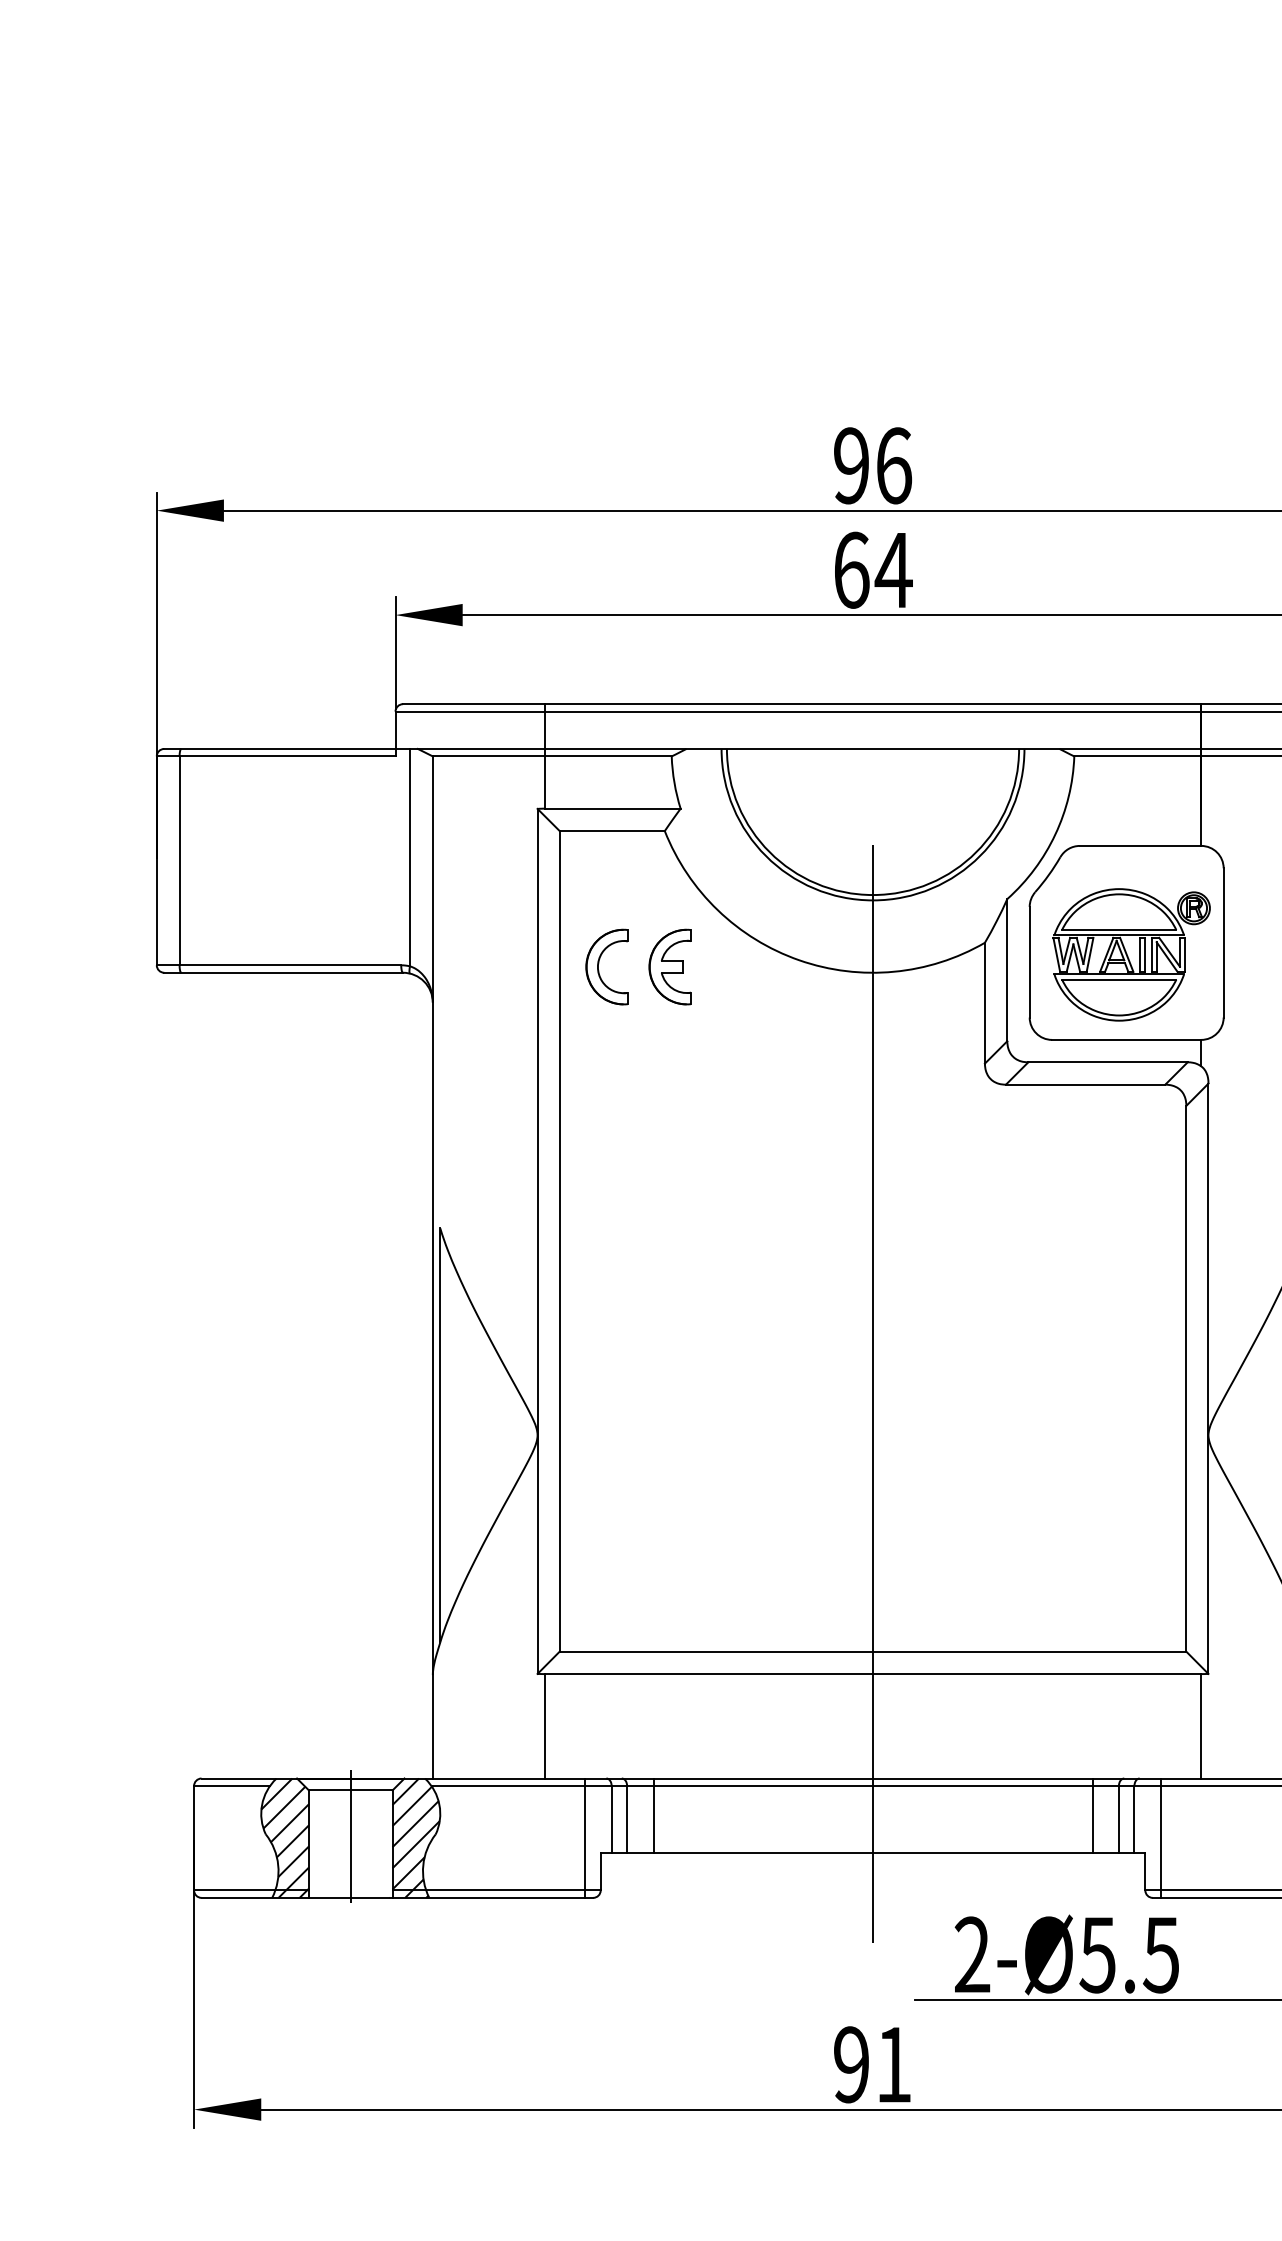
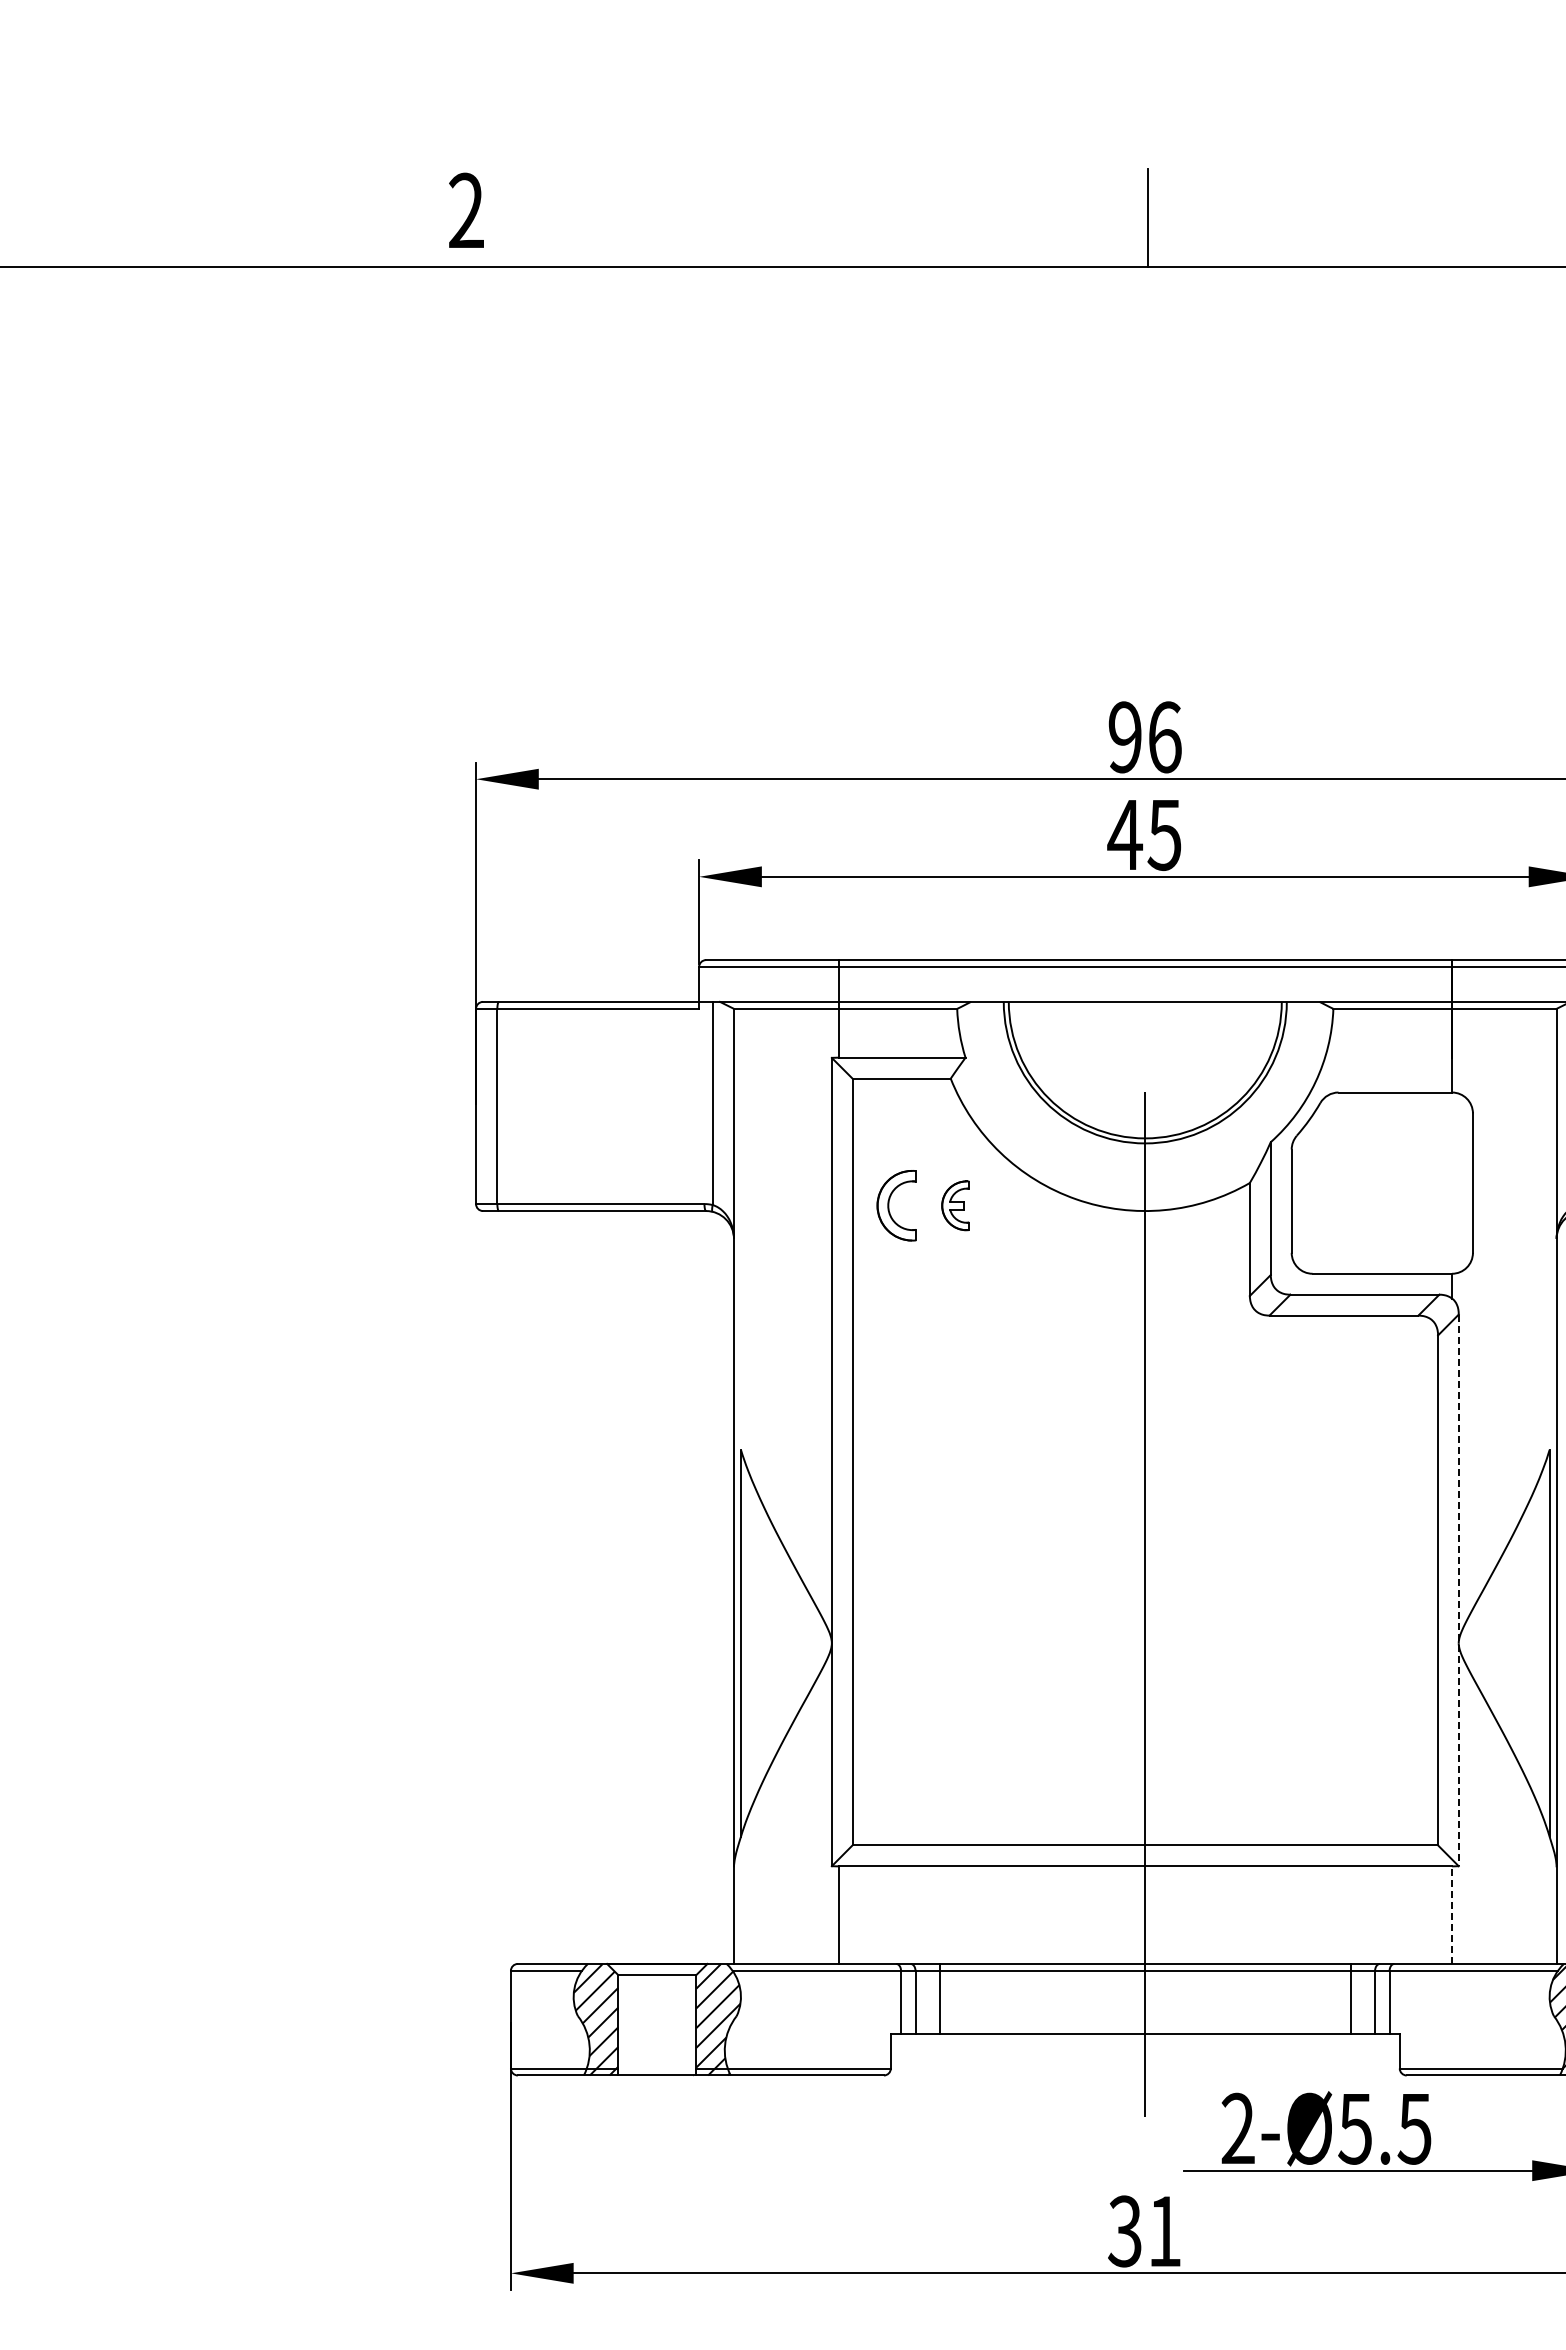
text: (872, 569) -> (1144, 834), 64 -> 45
part: (1131, 955) -> (1386, 1194), removed
part: (669, 966) -> (955, 1205), size x0.7
line: (1208, 1378) -> (1458, 1590), solid -> dashed
line: (1201, 1726) -> (1452, 1915), solid -> dashed
line: (350, 1835) -> (657, 2017), removed
line: (585, 1837) -> (876, 2019), removed
line: (1161, 1837) -> (1414, 2019), removed
text: (850, 2064) -> (1124, 2231), 91 -> 31

